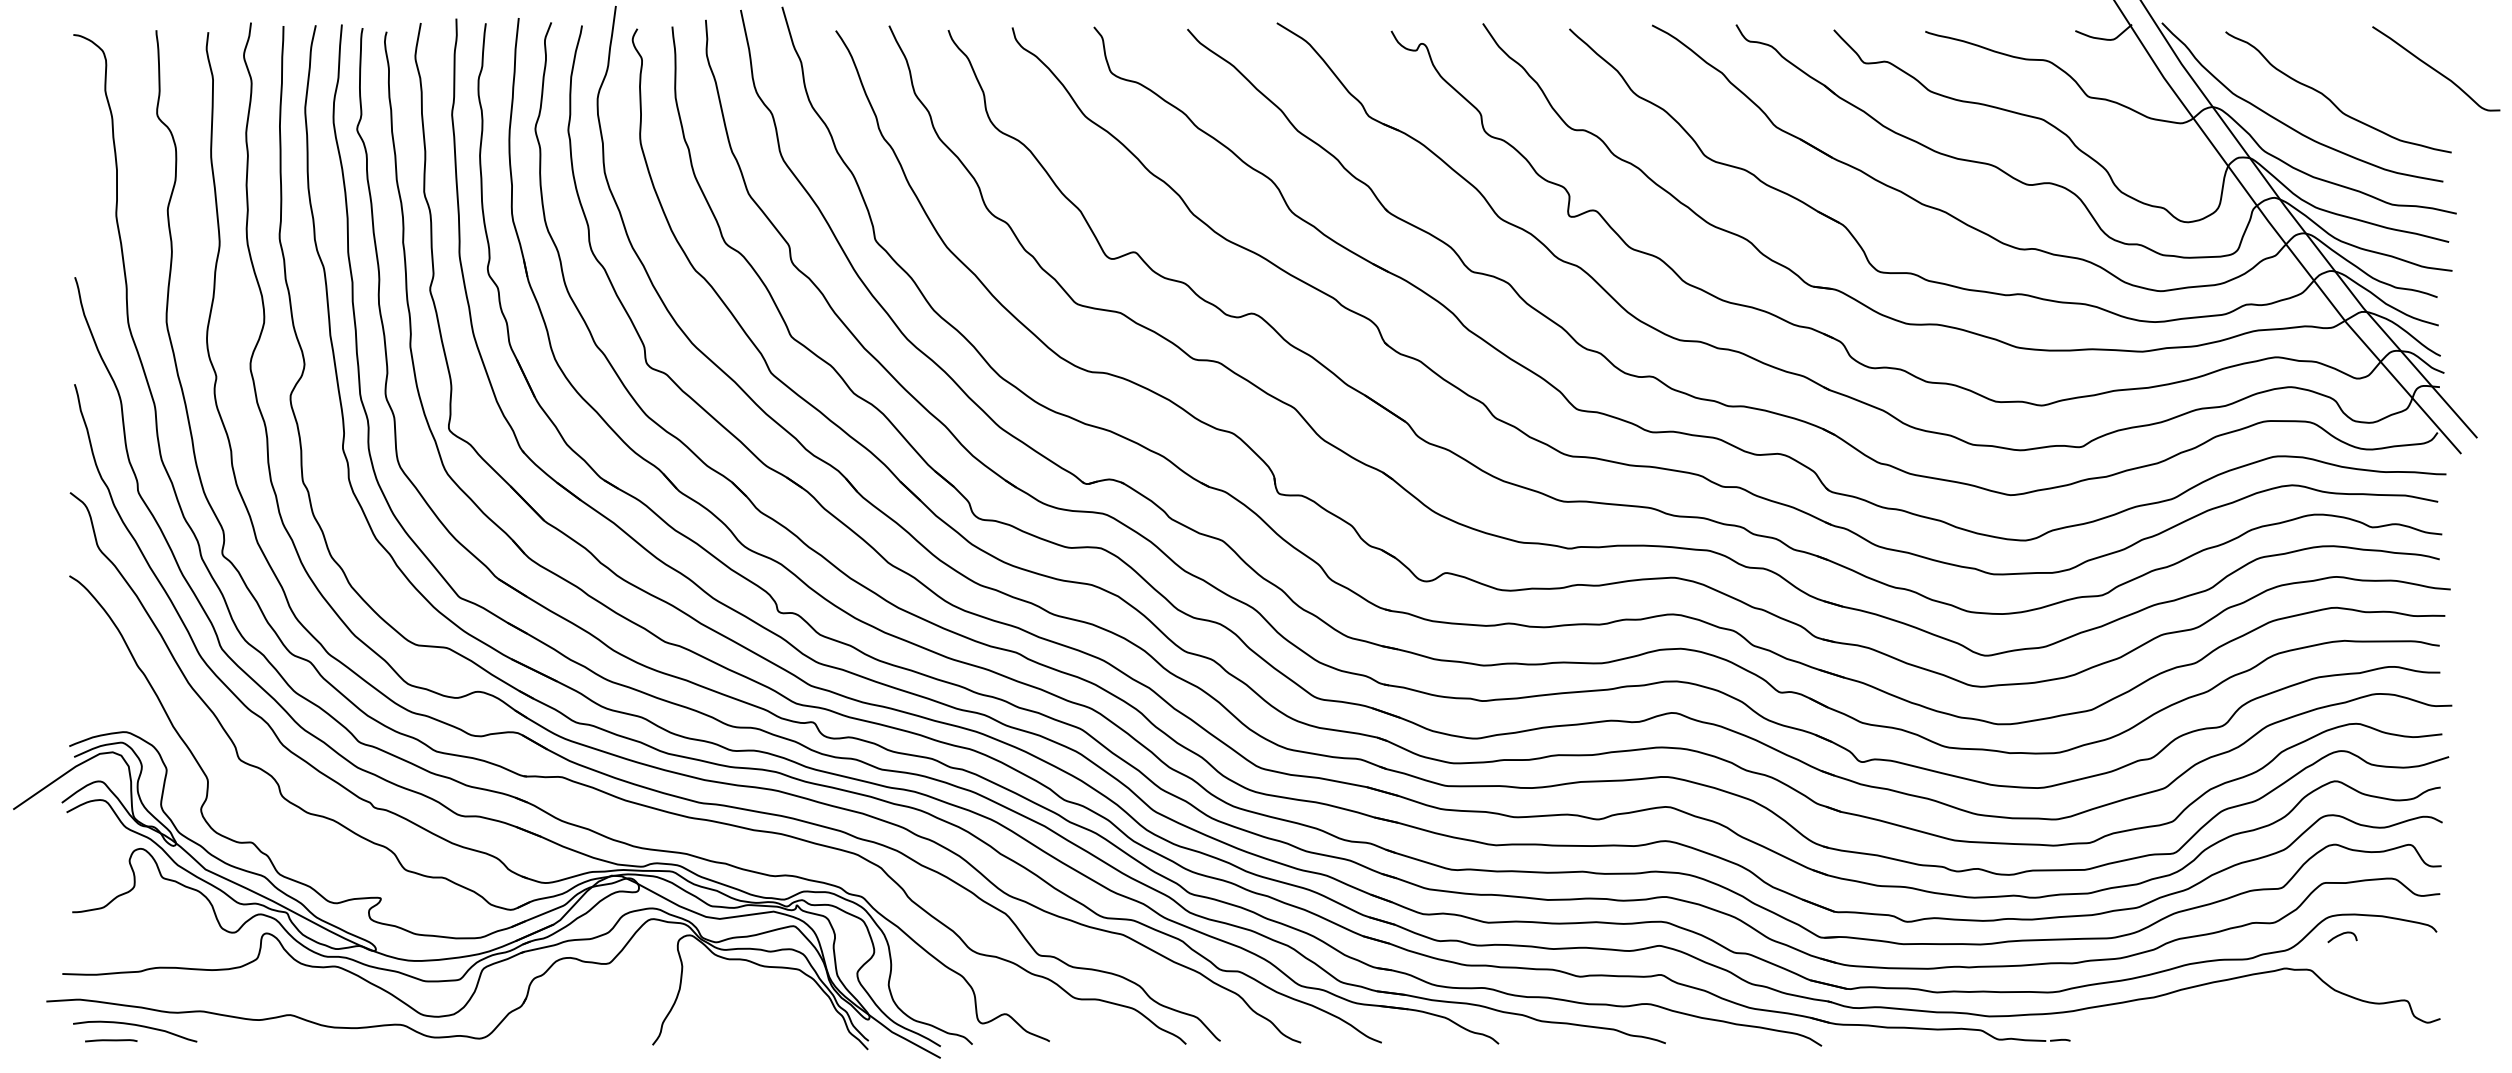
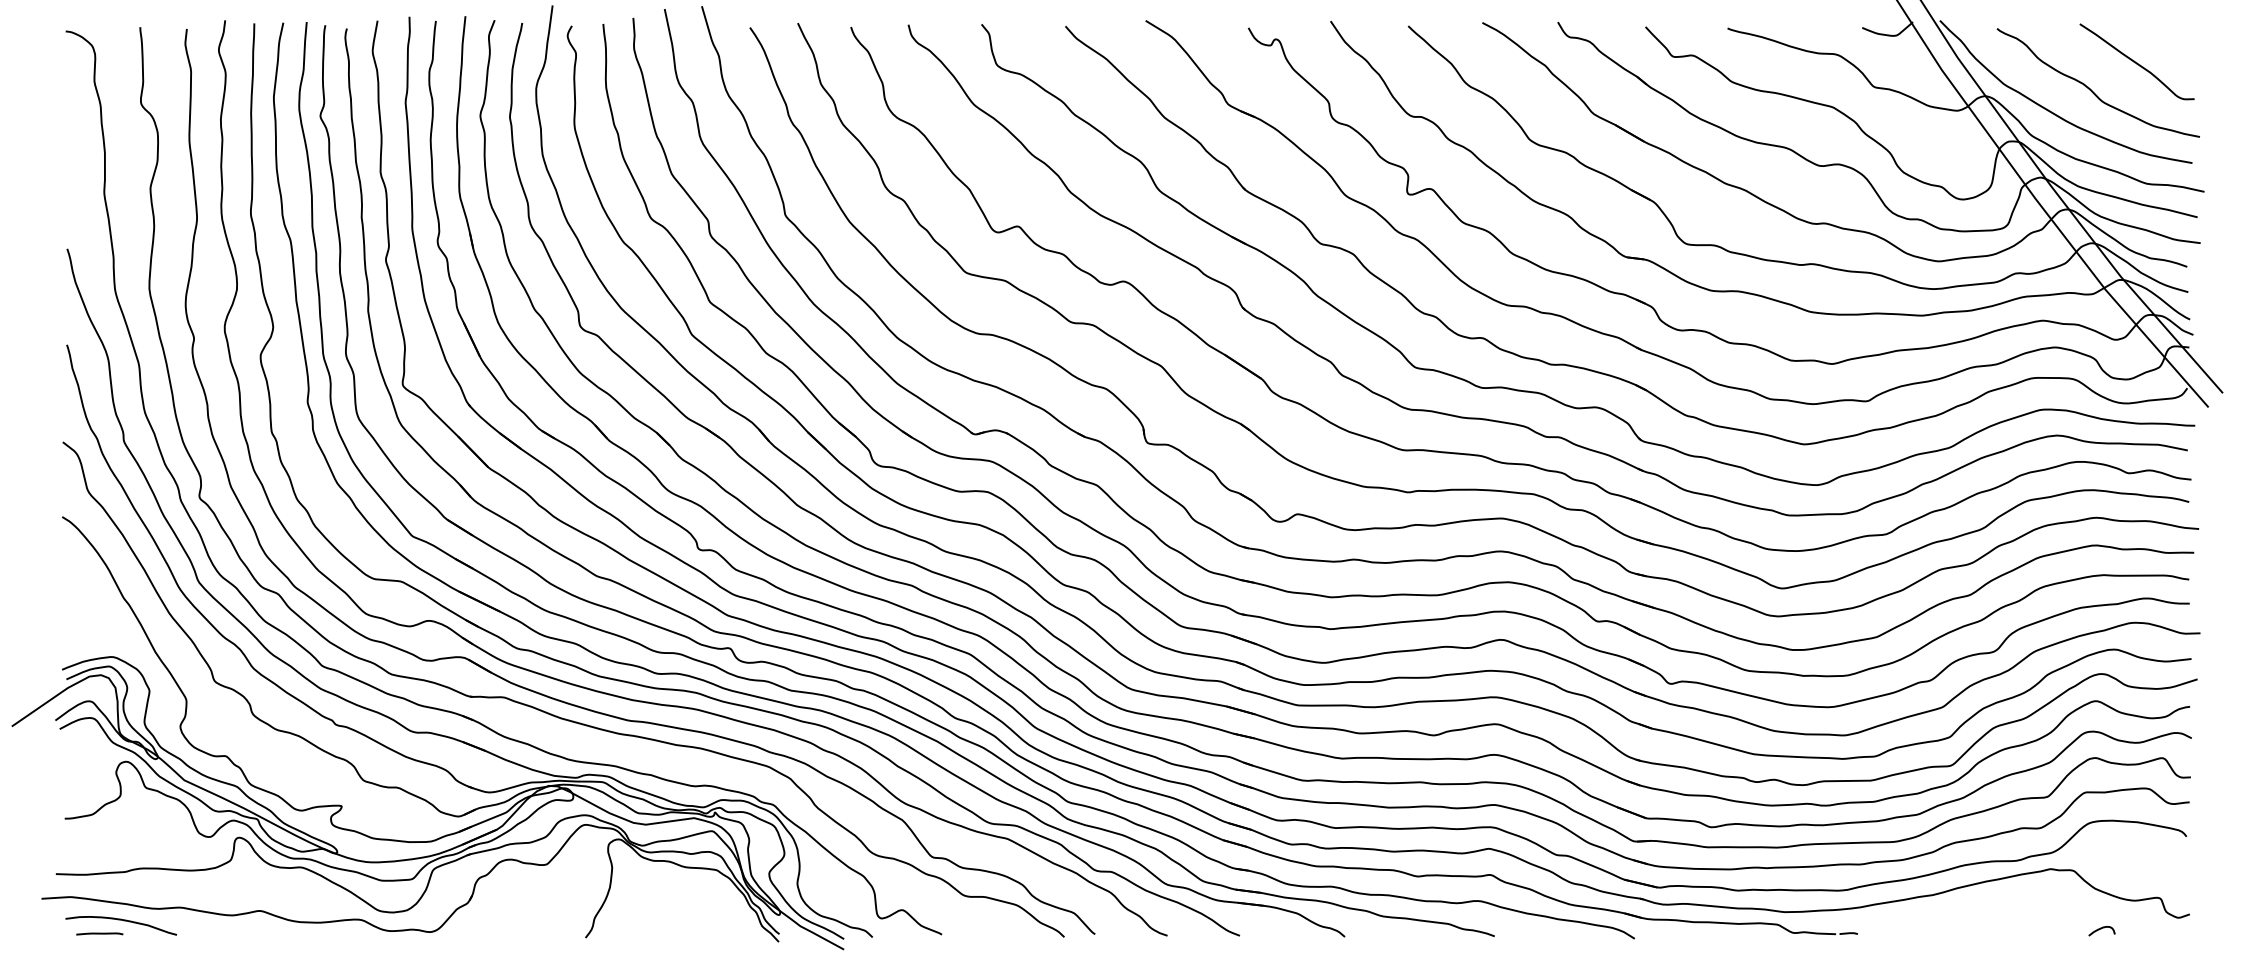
curve: (2434, 68) -> (2135, 61), moved
curve: (2341, 935) -> (2101, 929), moved

